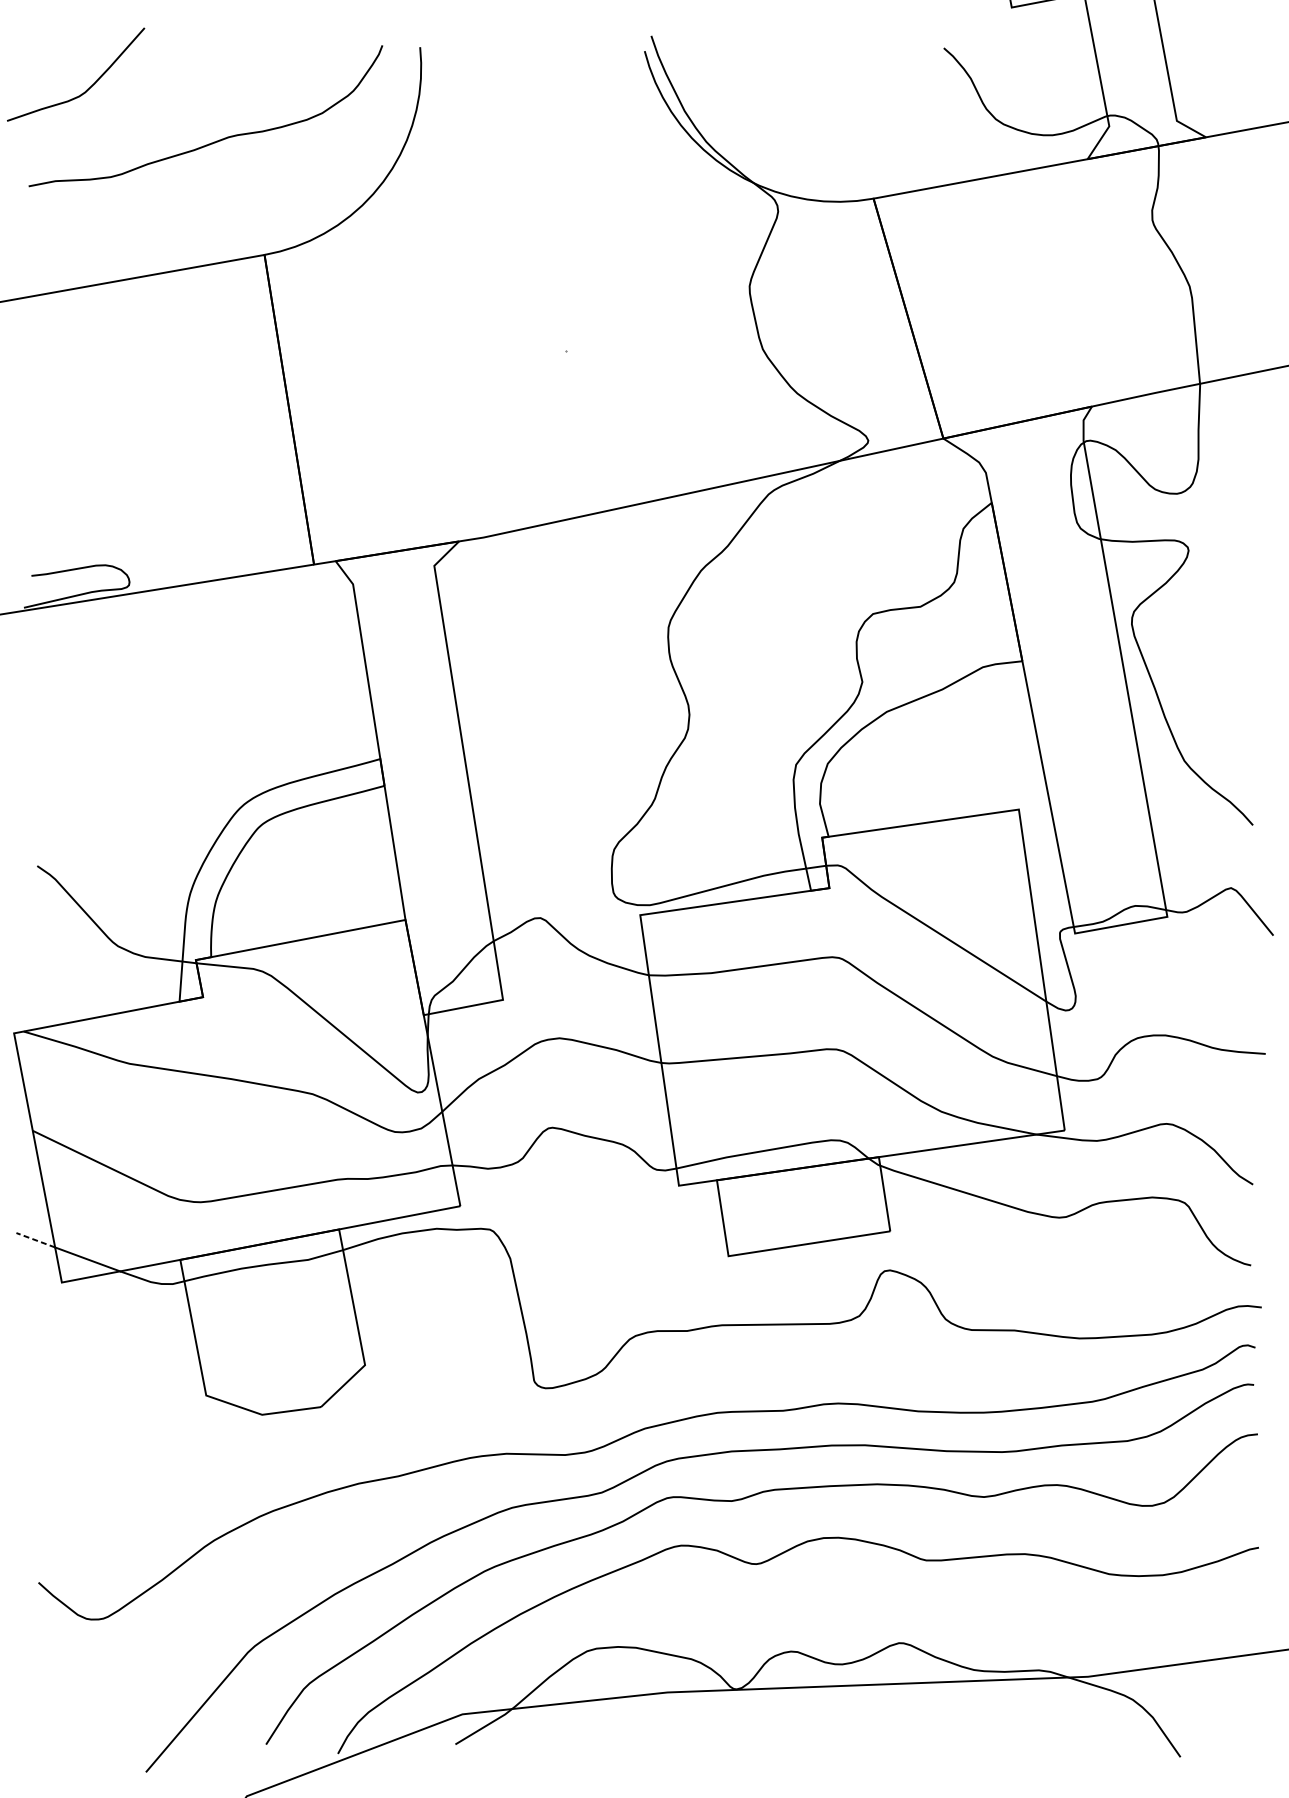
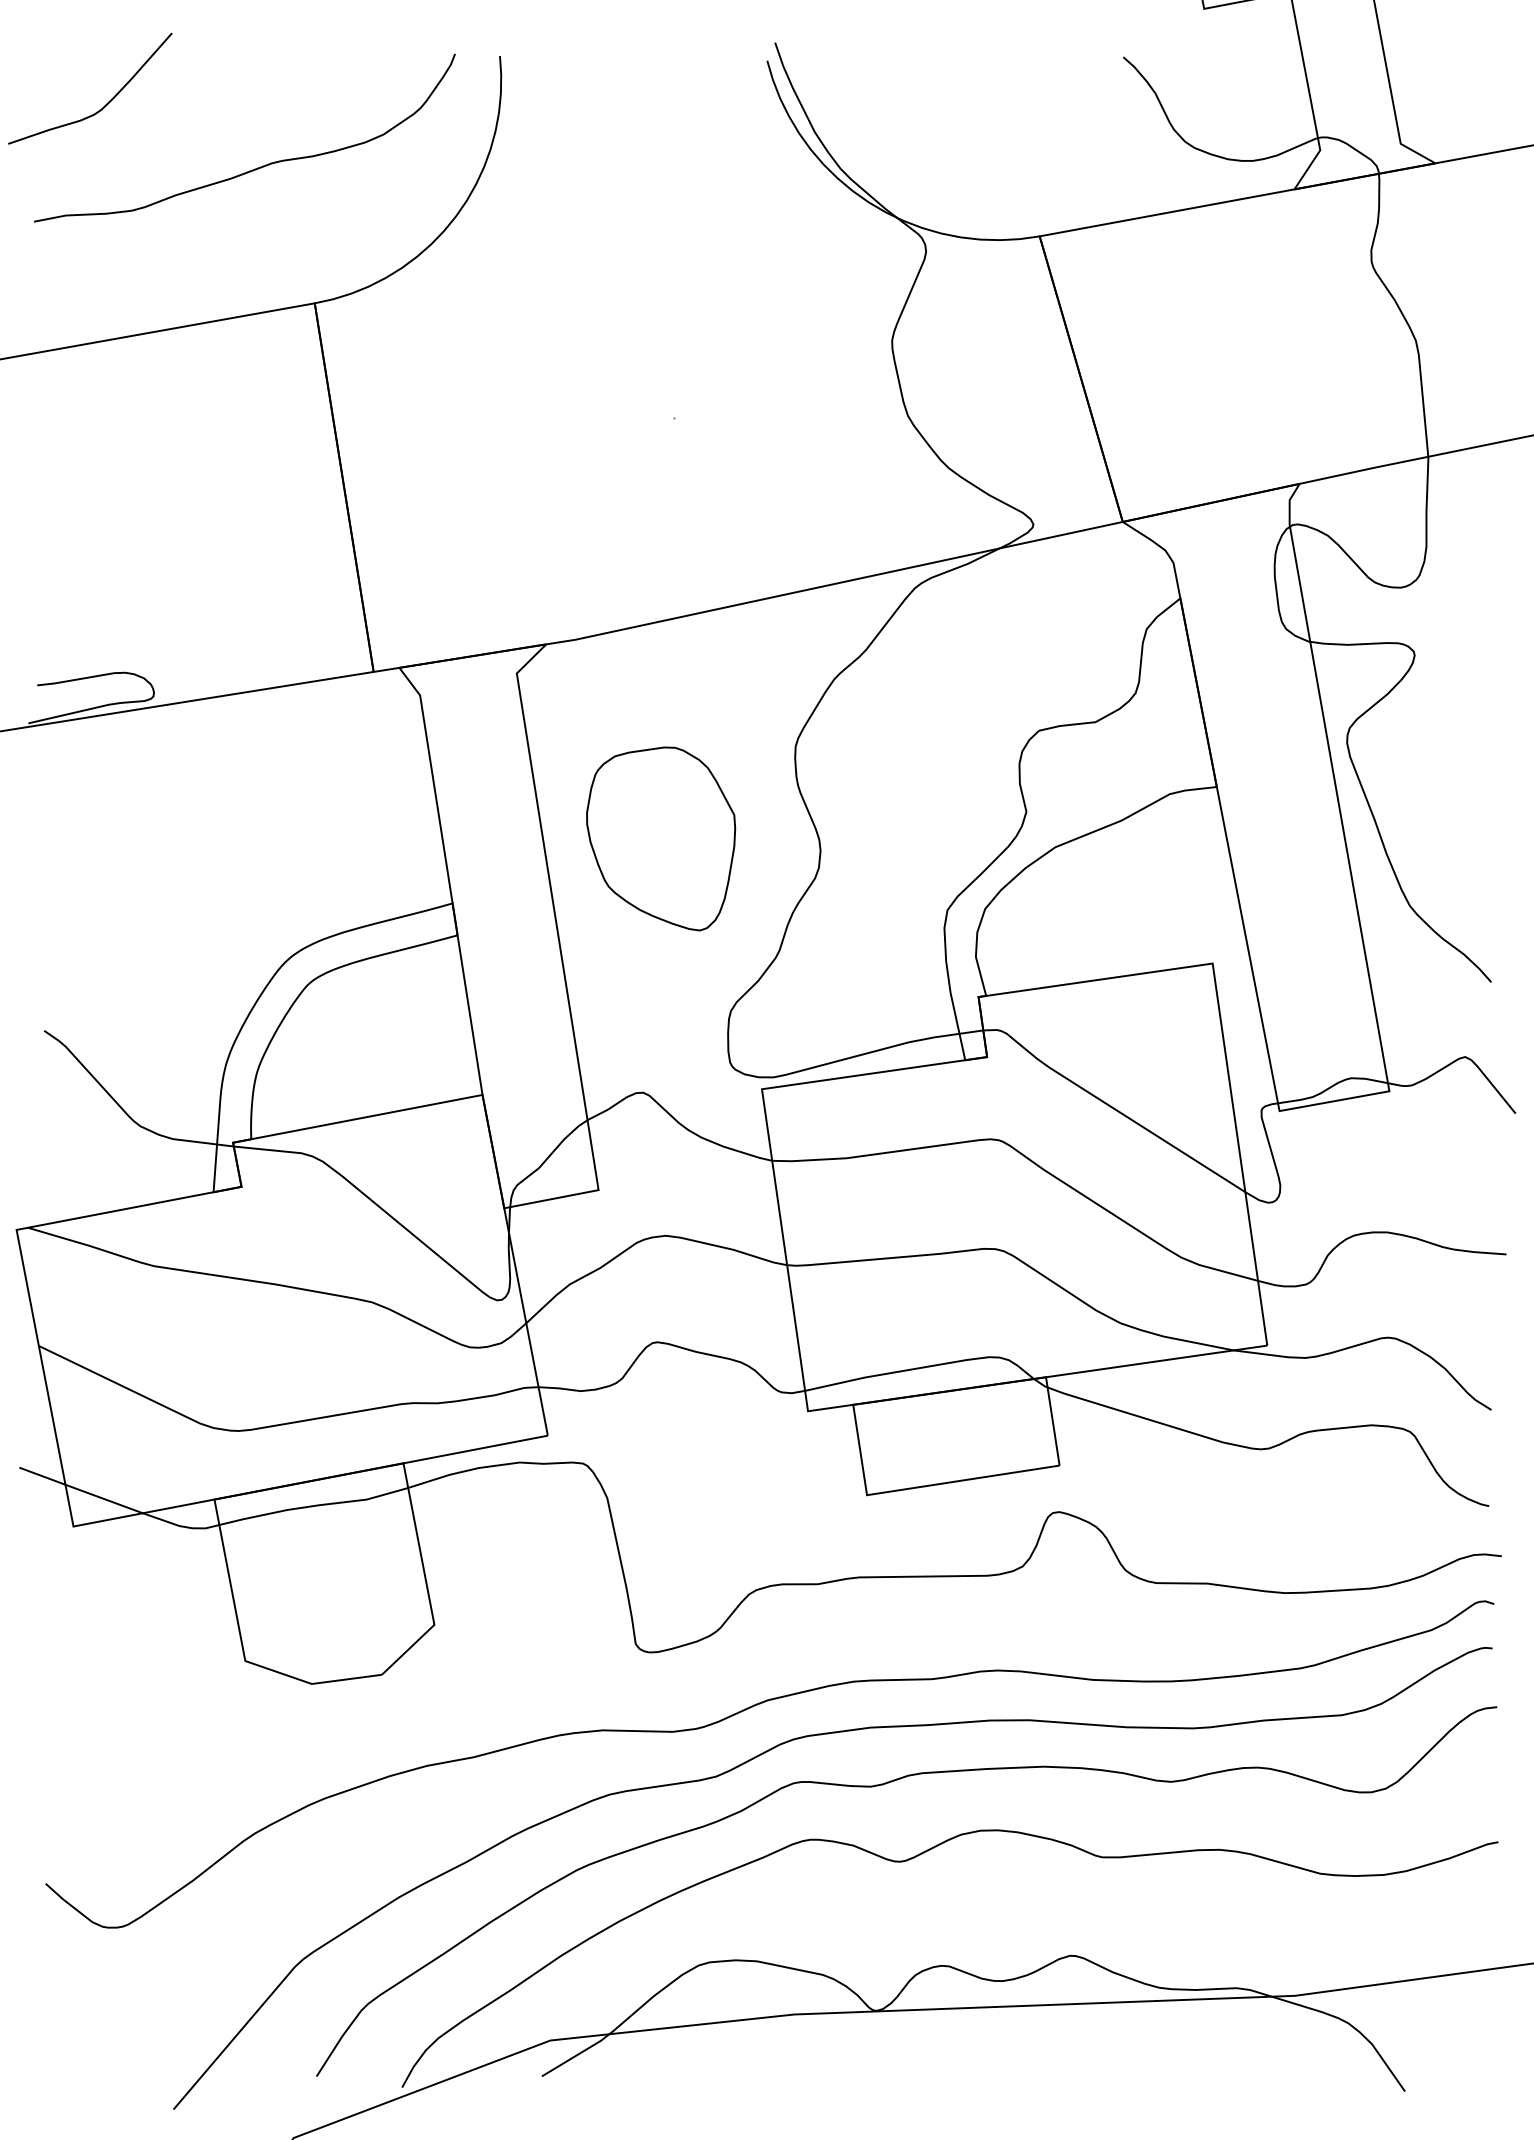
part: (555, 704) -> (661, 838), added
line: (35, 1240) -> (42, 1476), dashed -> solid

